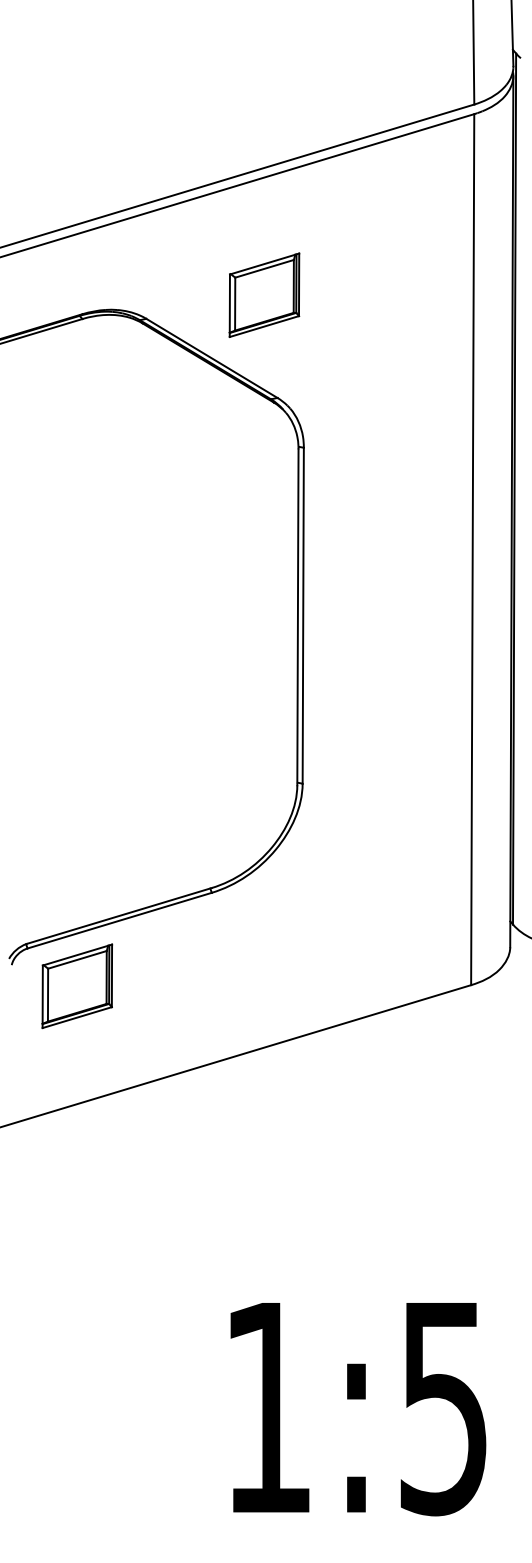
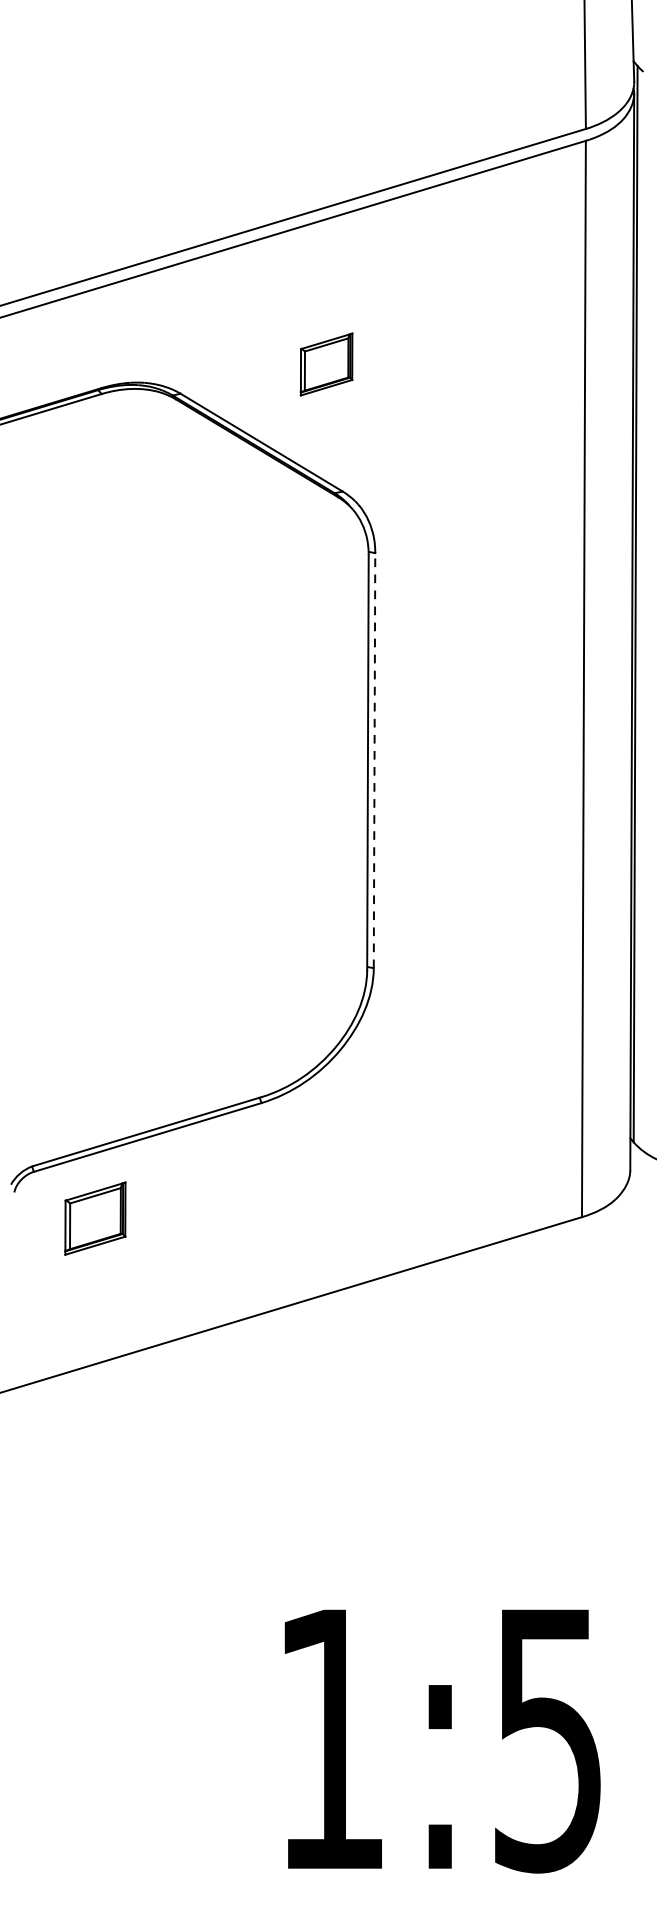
part: (264, 294) -> (326, 363), size x0.6
line: (303, 615) -> (374, 760), solid -> dashed
part: (77, 986) -> (95, 1218), size x0.7

